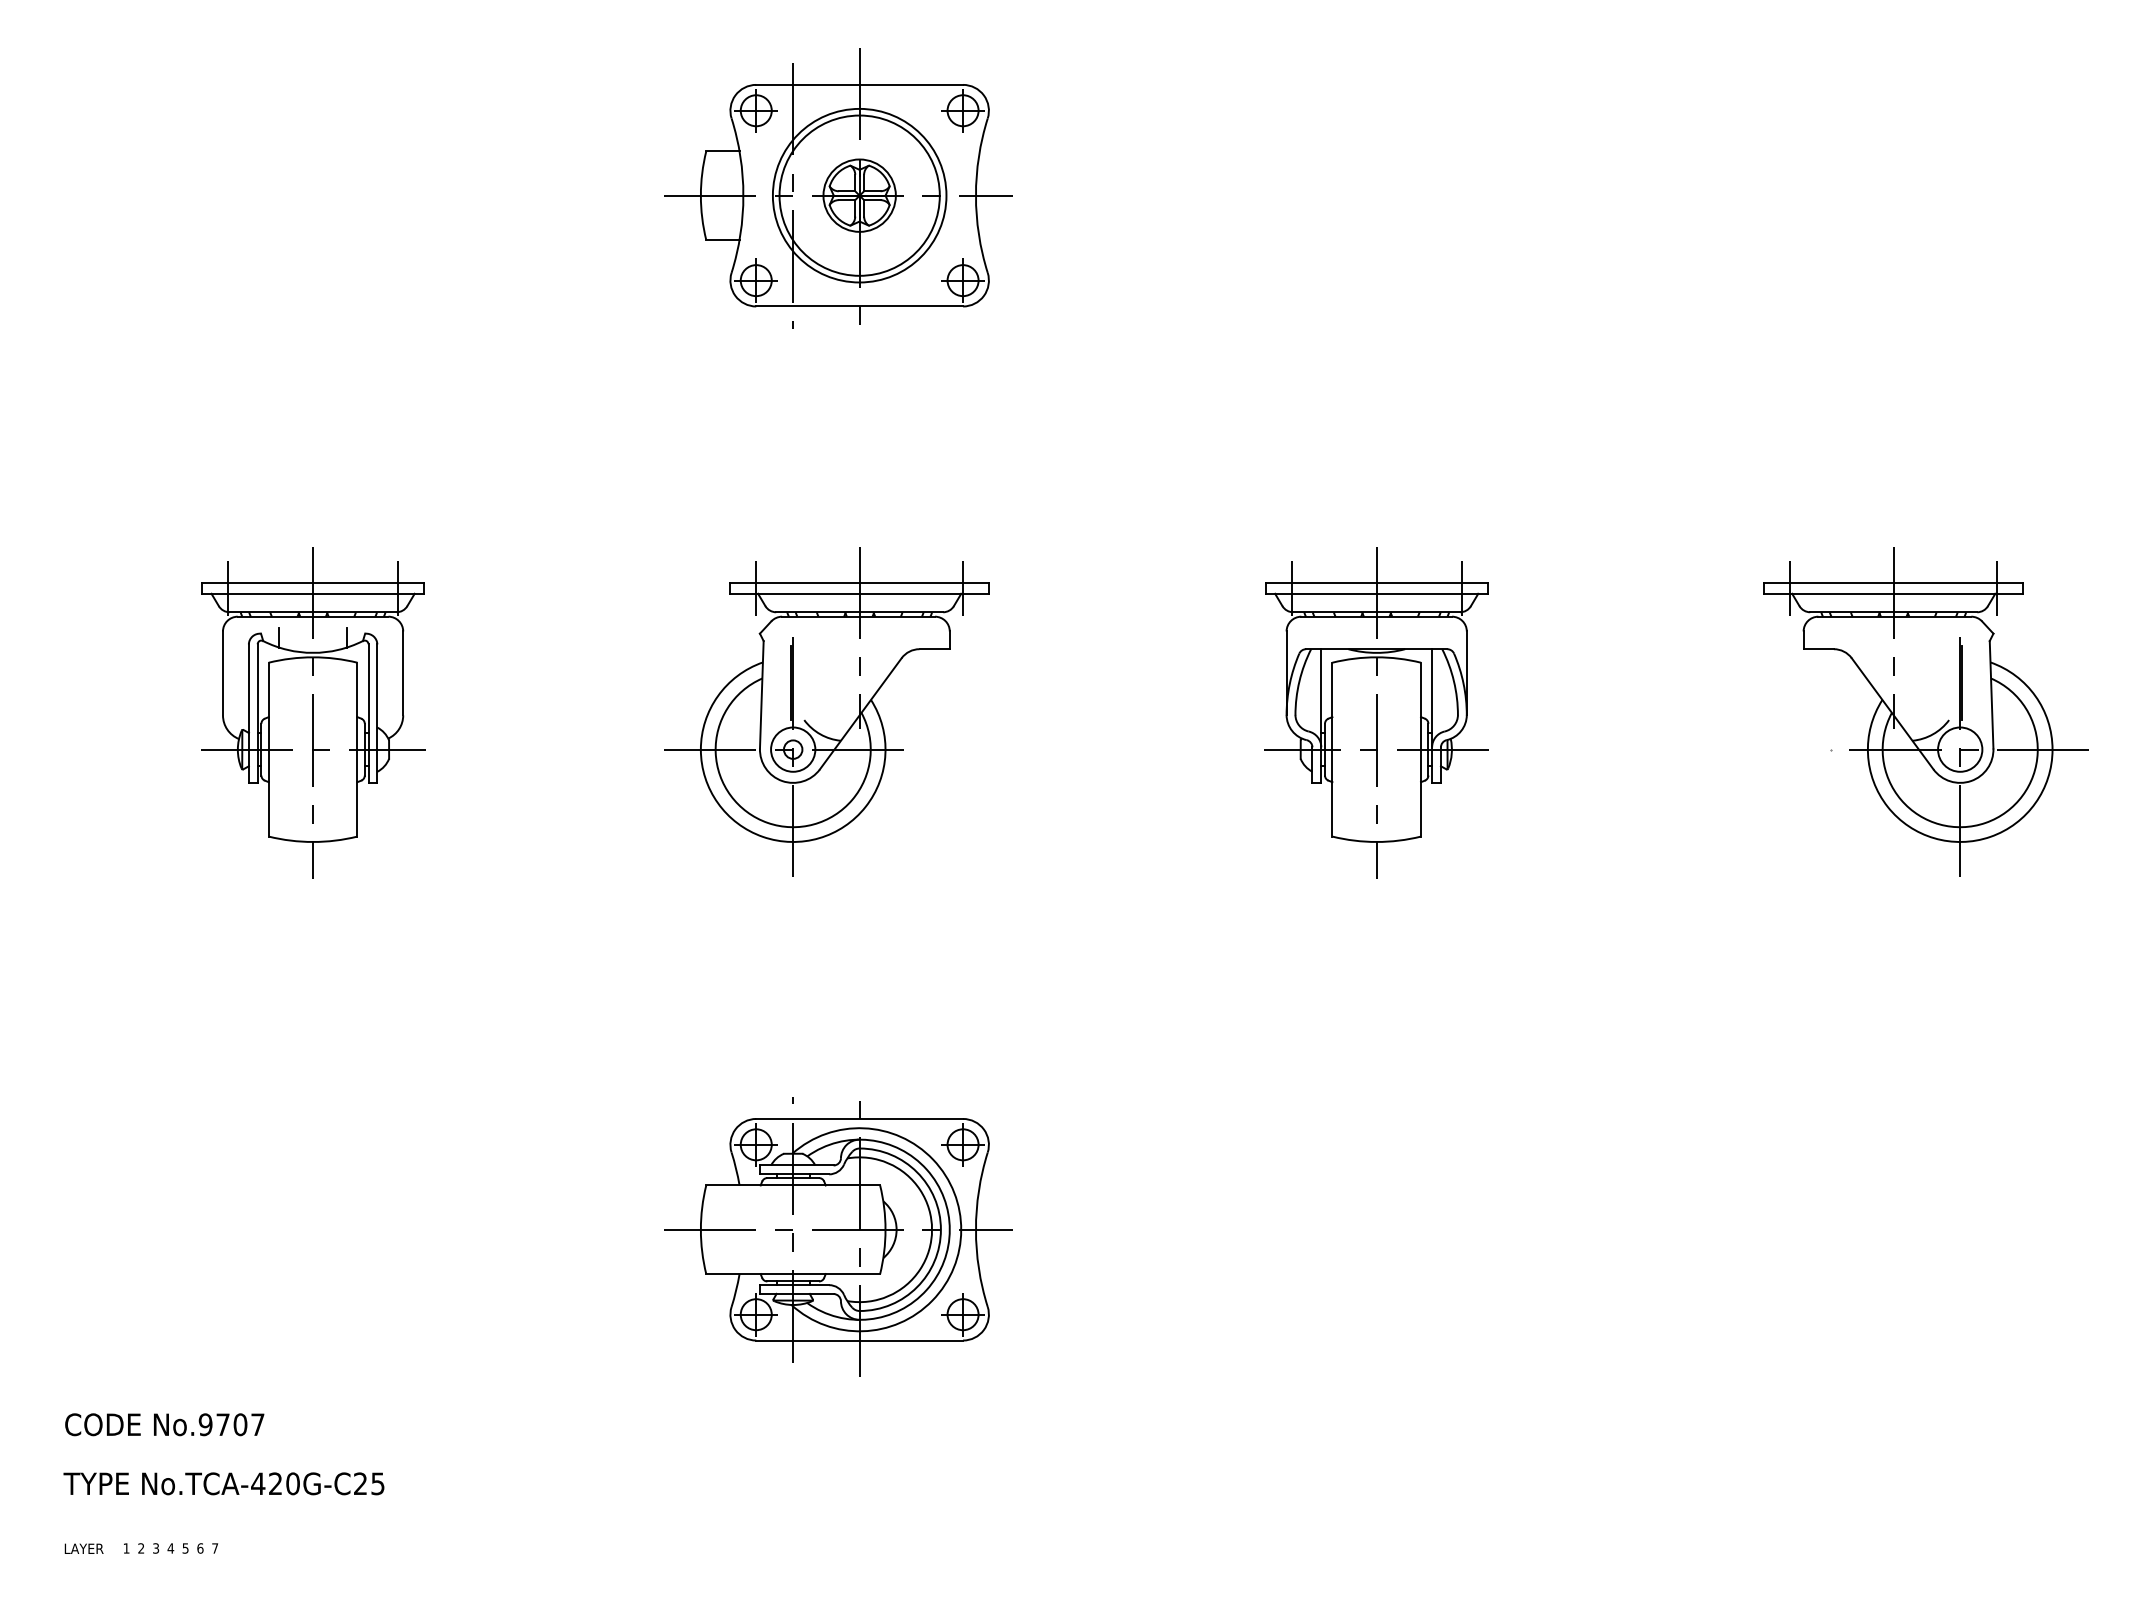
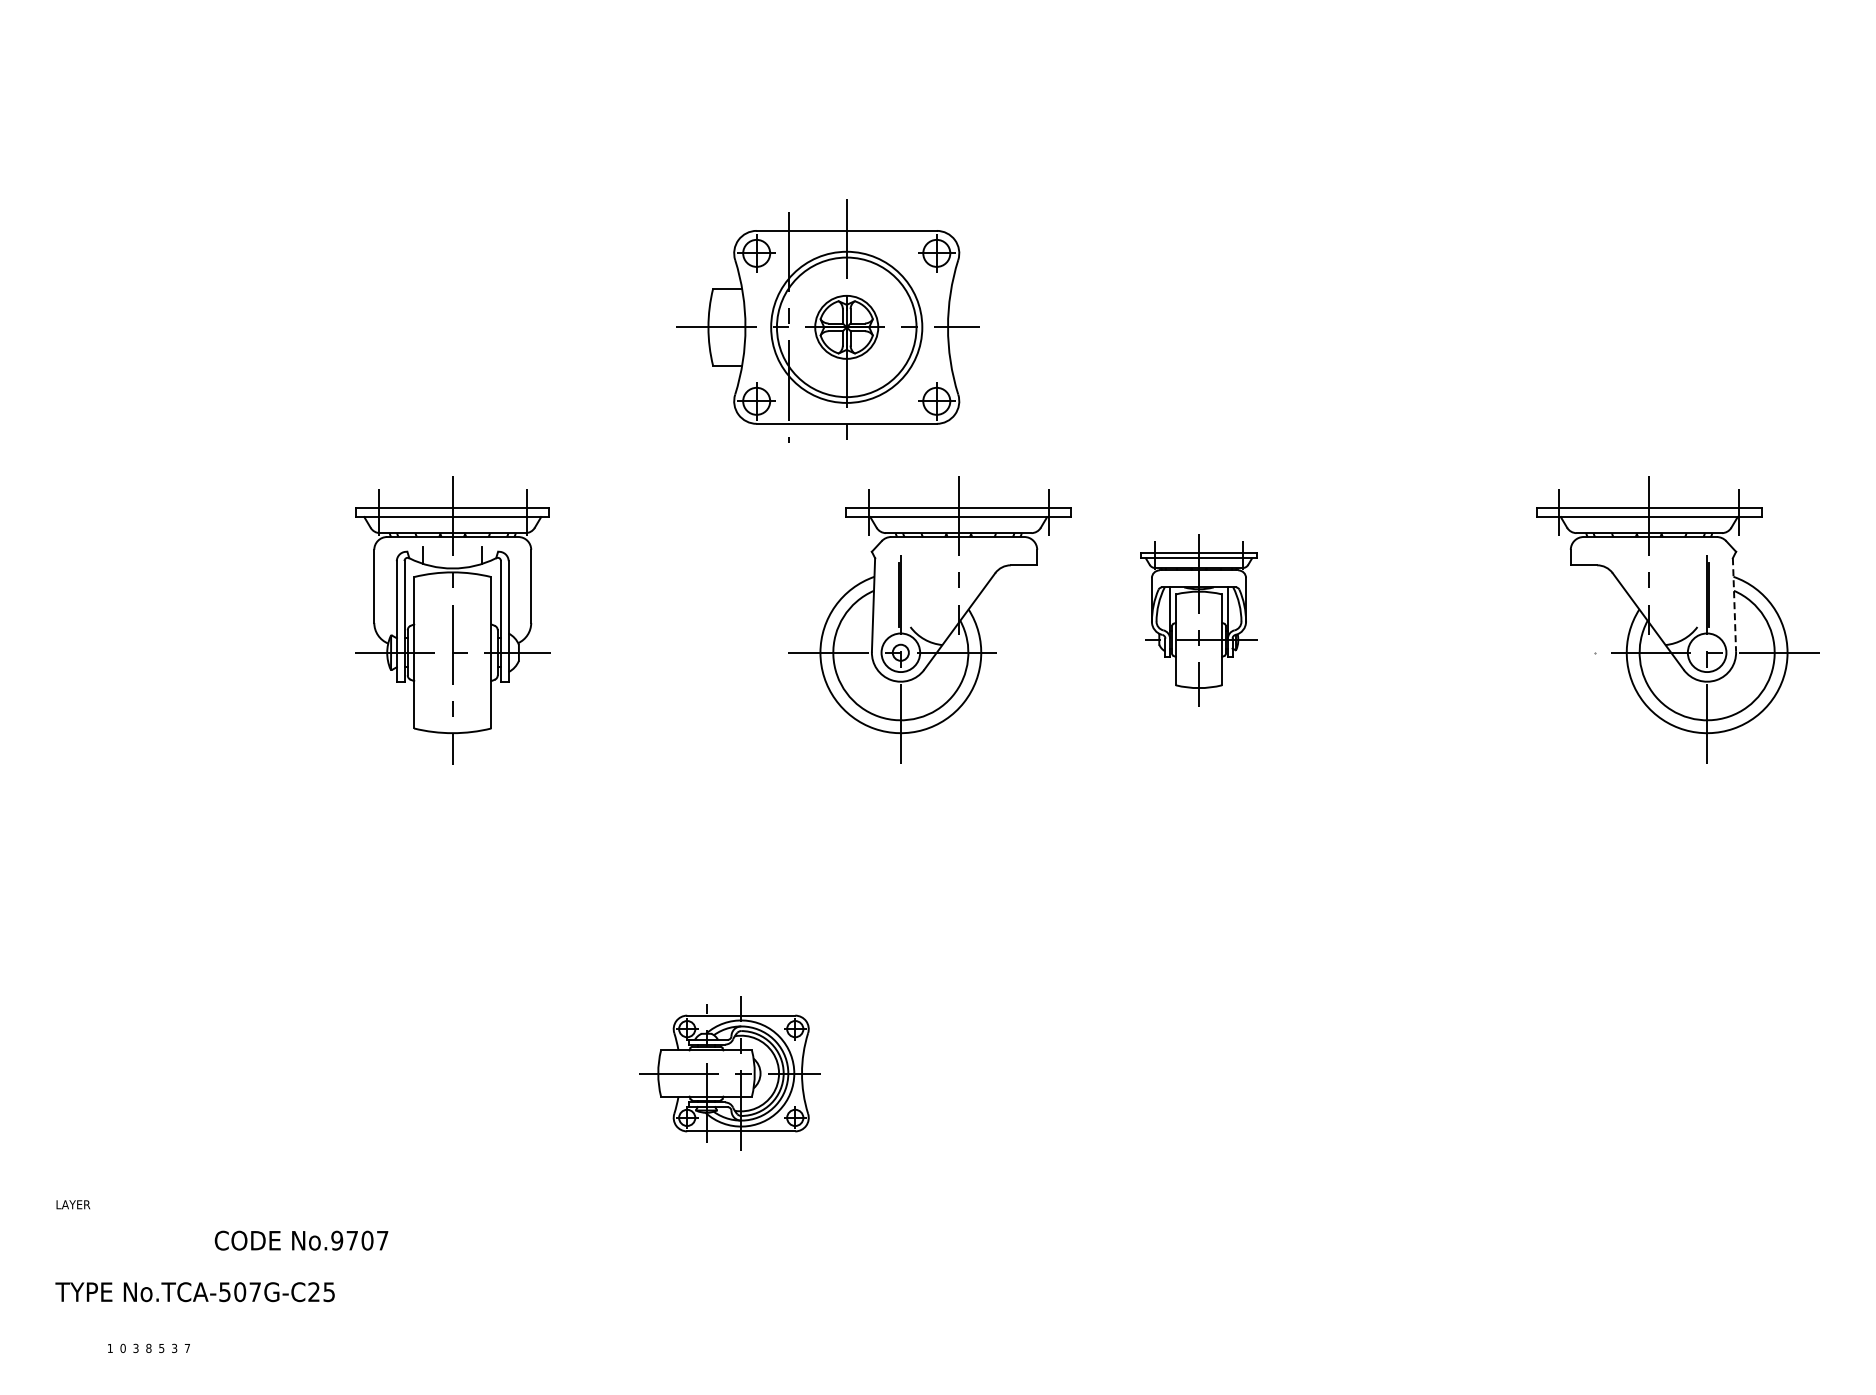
part: (837, 187) -> (827, 320), moved
line: (1991, 695) -> (1734, 605), solid -> dashed
part: (826, 711) -> (929, 619), moved
part: (312, 712) -> (452, 620), moved
part: (1376, 712) -> (1198, 620), size x0.6
part: (837, 1237) -> (729, 1077), size x0.6
text: (164, 1424) -> (301, 1240), moved
text: (274, 1484) -> (239, 1292), No.TCA-420G-C25 -> No.TCA-507G-C25
text: (170, 1547) -> (148, 1347), 4 -> 8
text: (200, 1547) -> (174, 1347), 6 -> 3
text: (84, 1548) -> (73, 1204), moved
text: (140, 1548) -> (122, 1348), 2 -> 0

